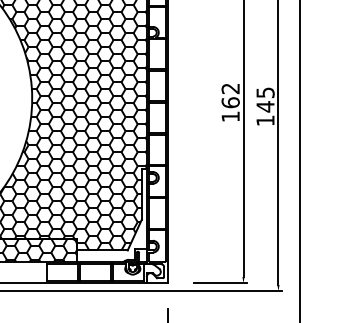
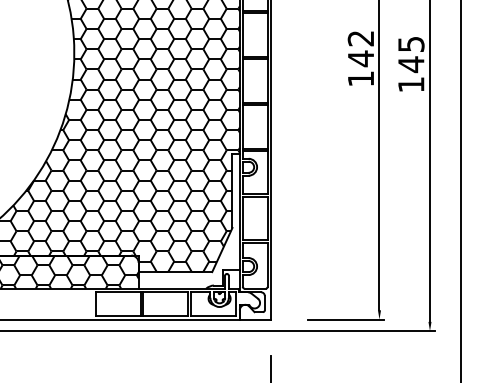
text: (230, 102) -> (360, 58), 162 -> 142

